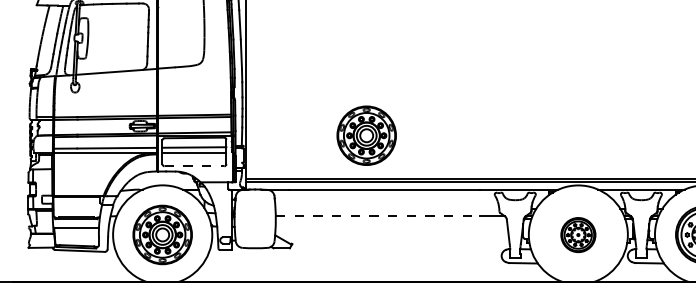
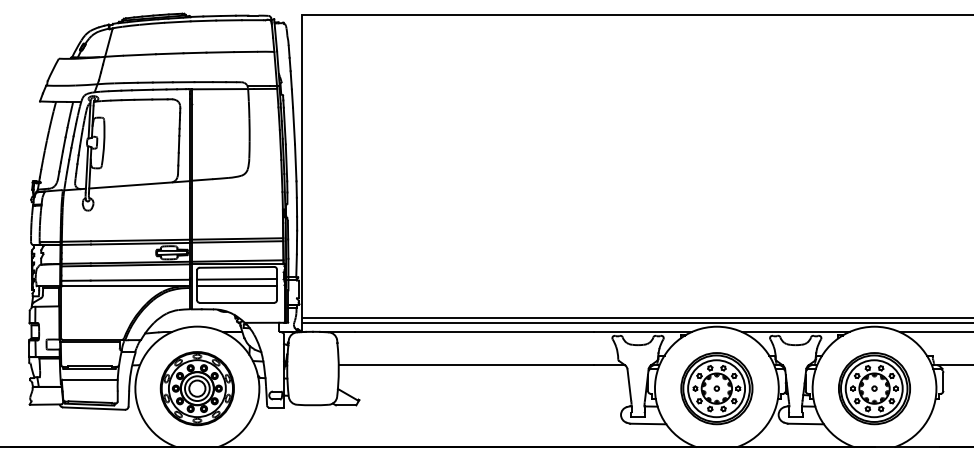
part: (366, 135) -> (451, 264), removed
line: (194, 166) -> (237, 302), dashed -> solid
line: (378, 216) -> (466, 365), dashed -> solid
part: (578, 234) -> (716, 388), size x1.67

